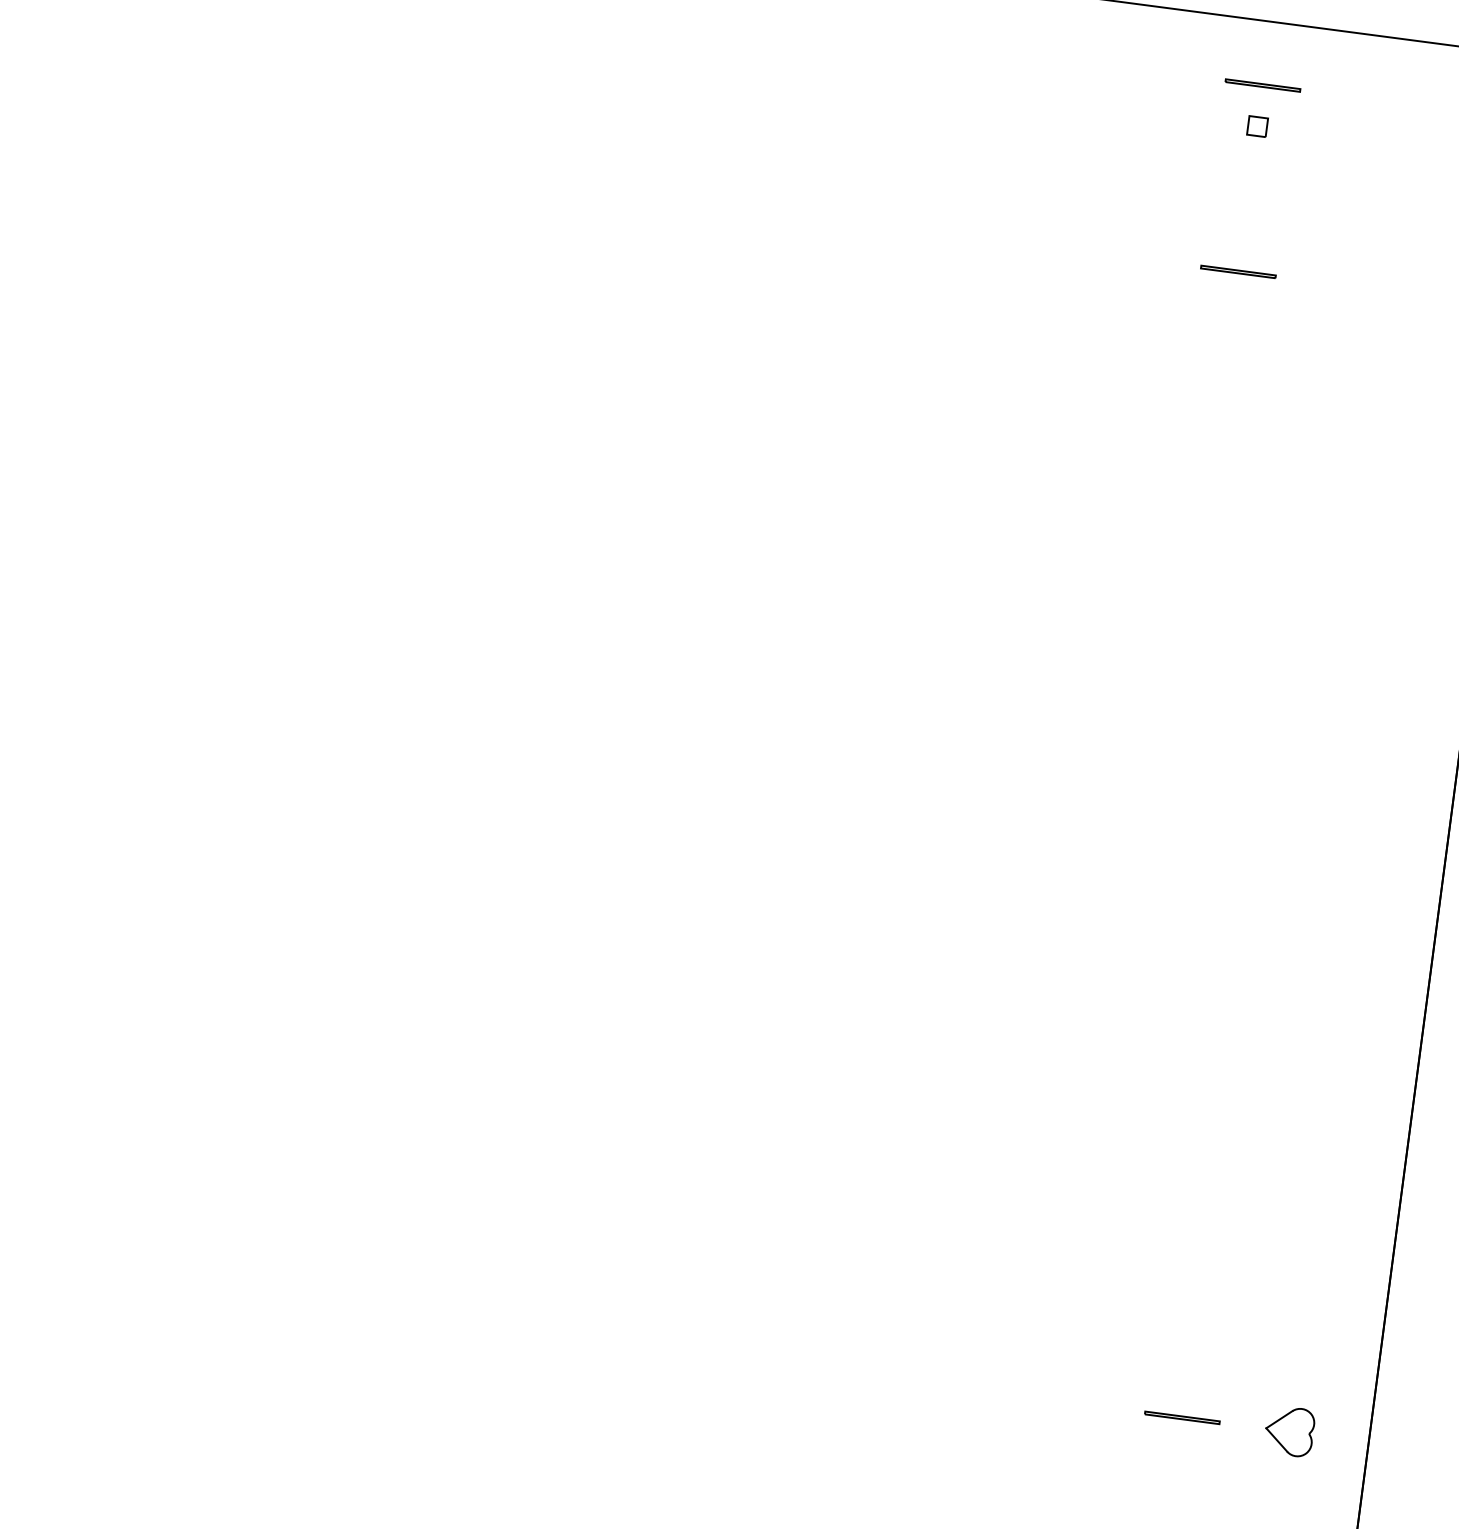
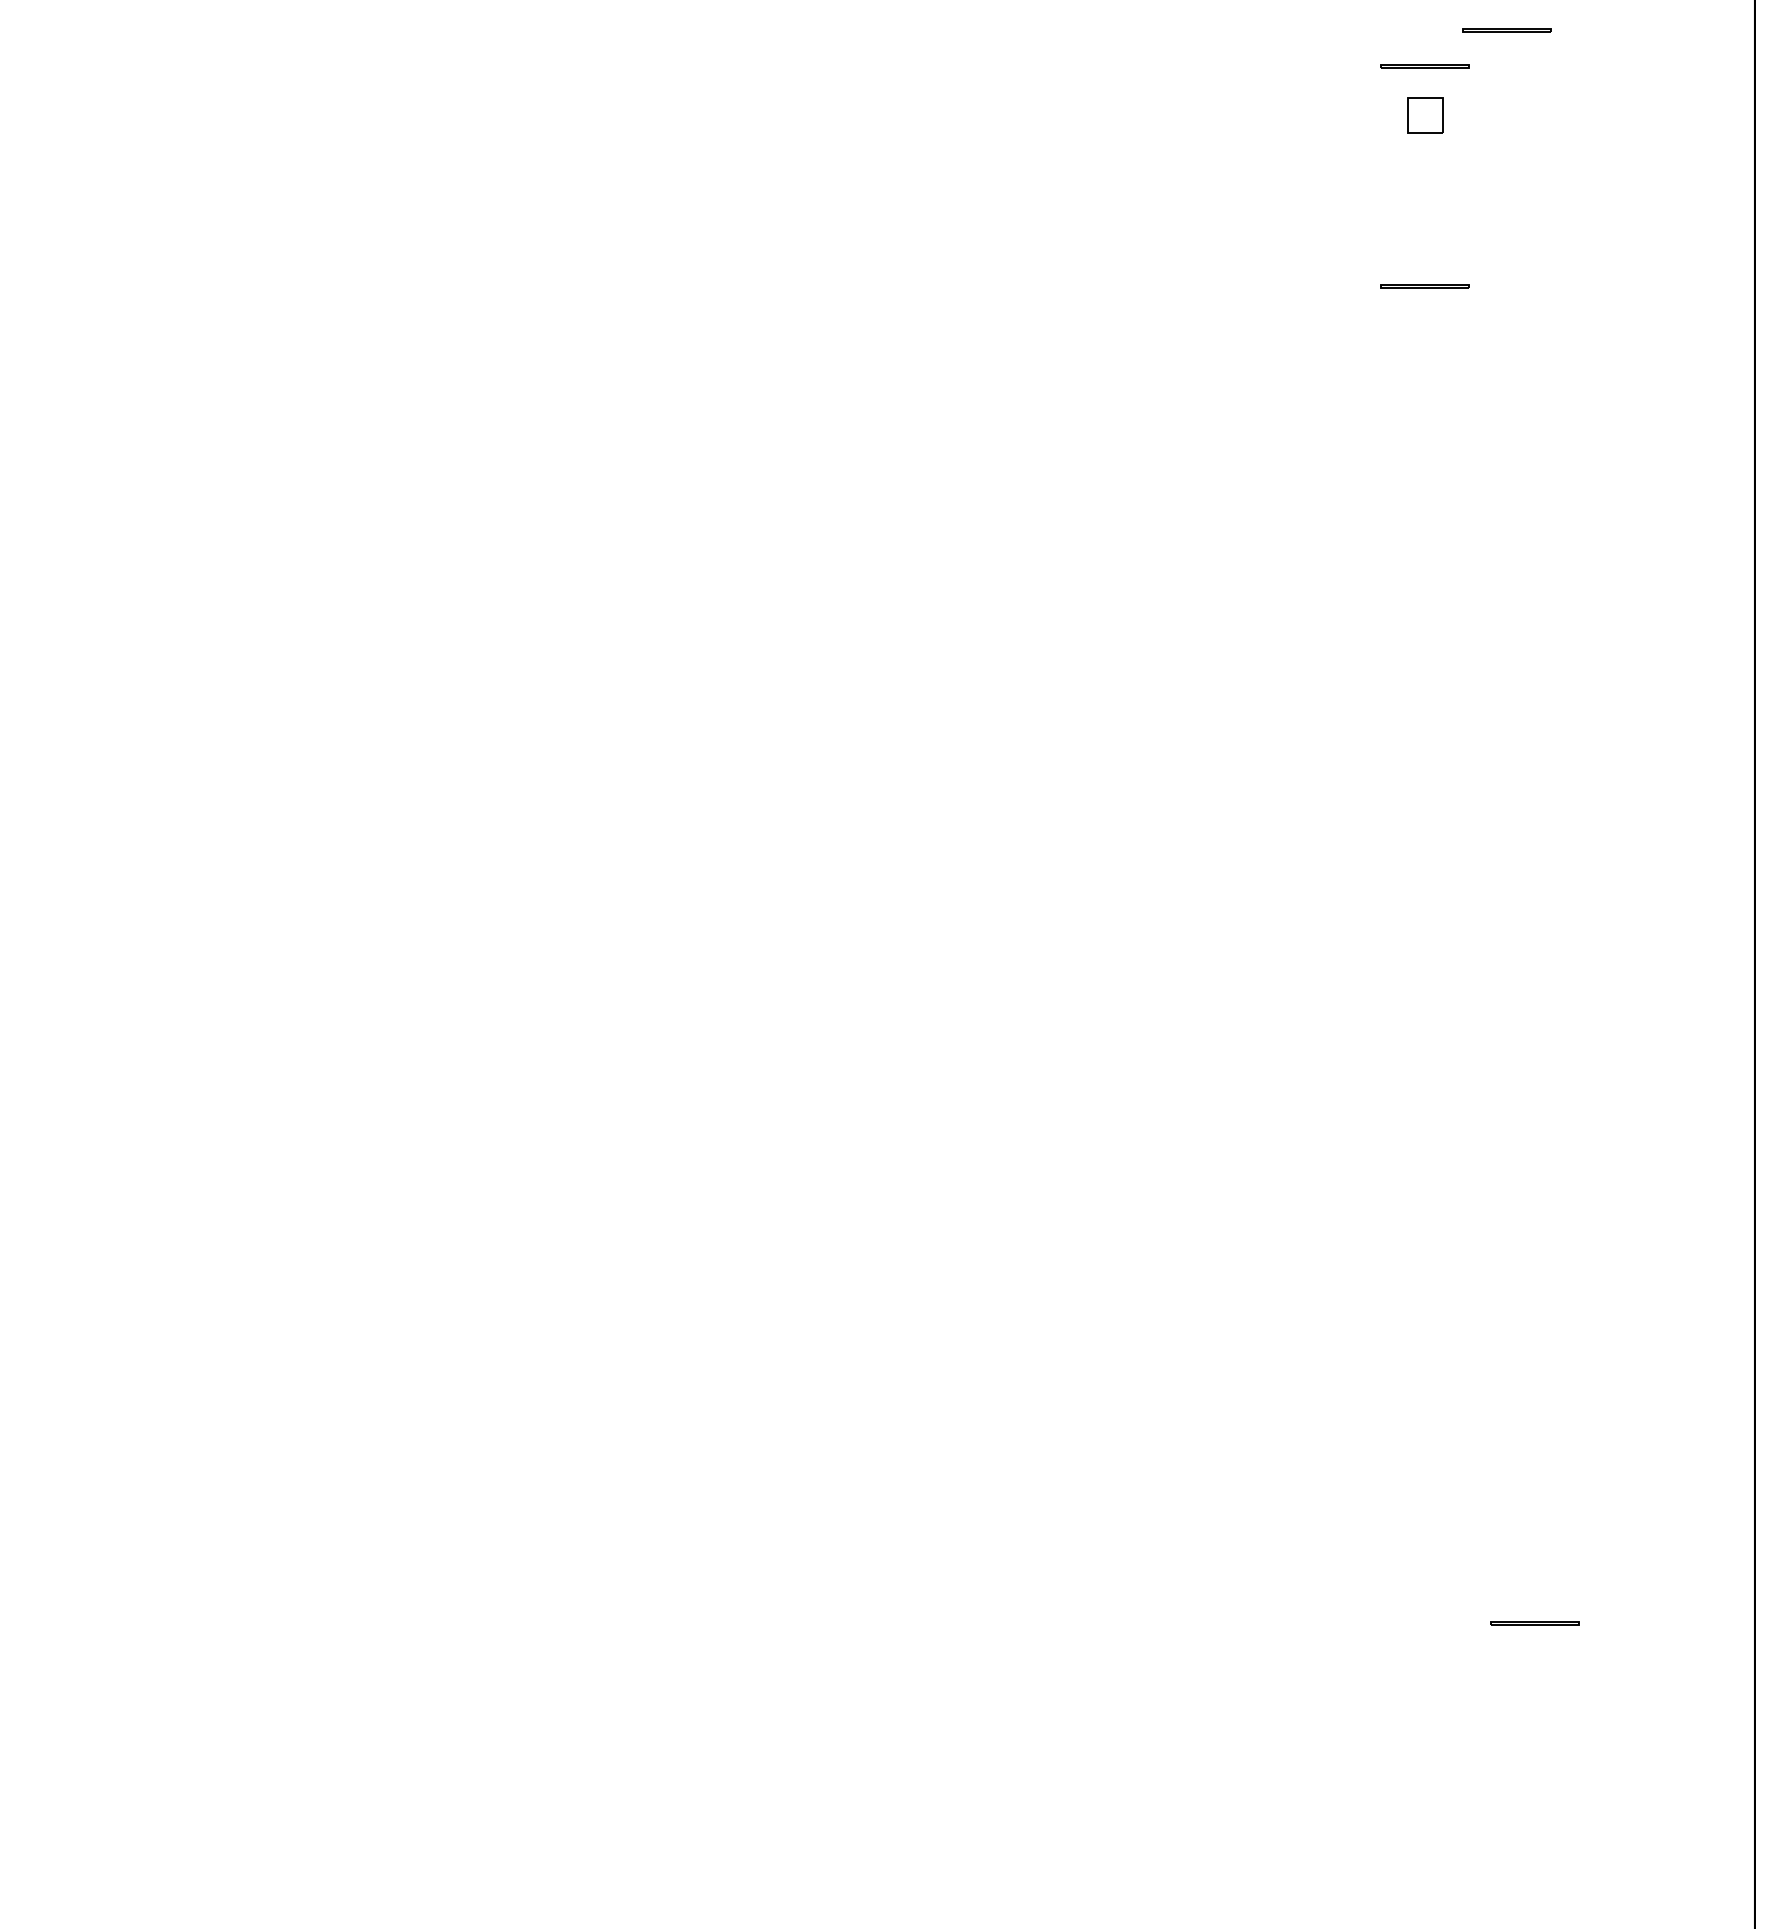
line: (1336, 63) -> (1506, 29), added
part: (1257, 125) -> (1424, 114), size x1.6
part: (1288, 1431) -> (1660, 1622), removed

